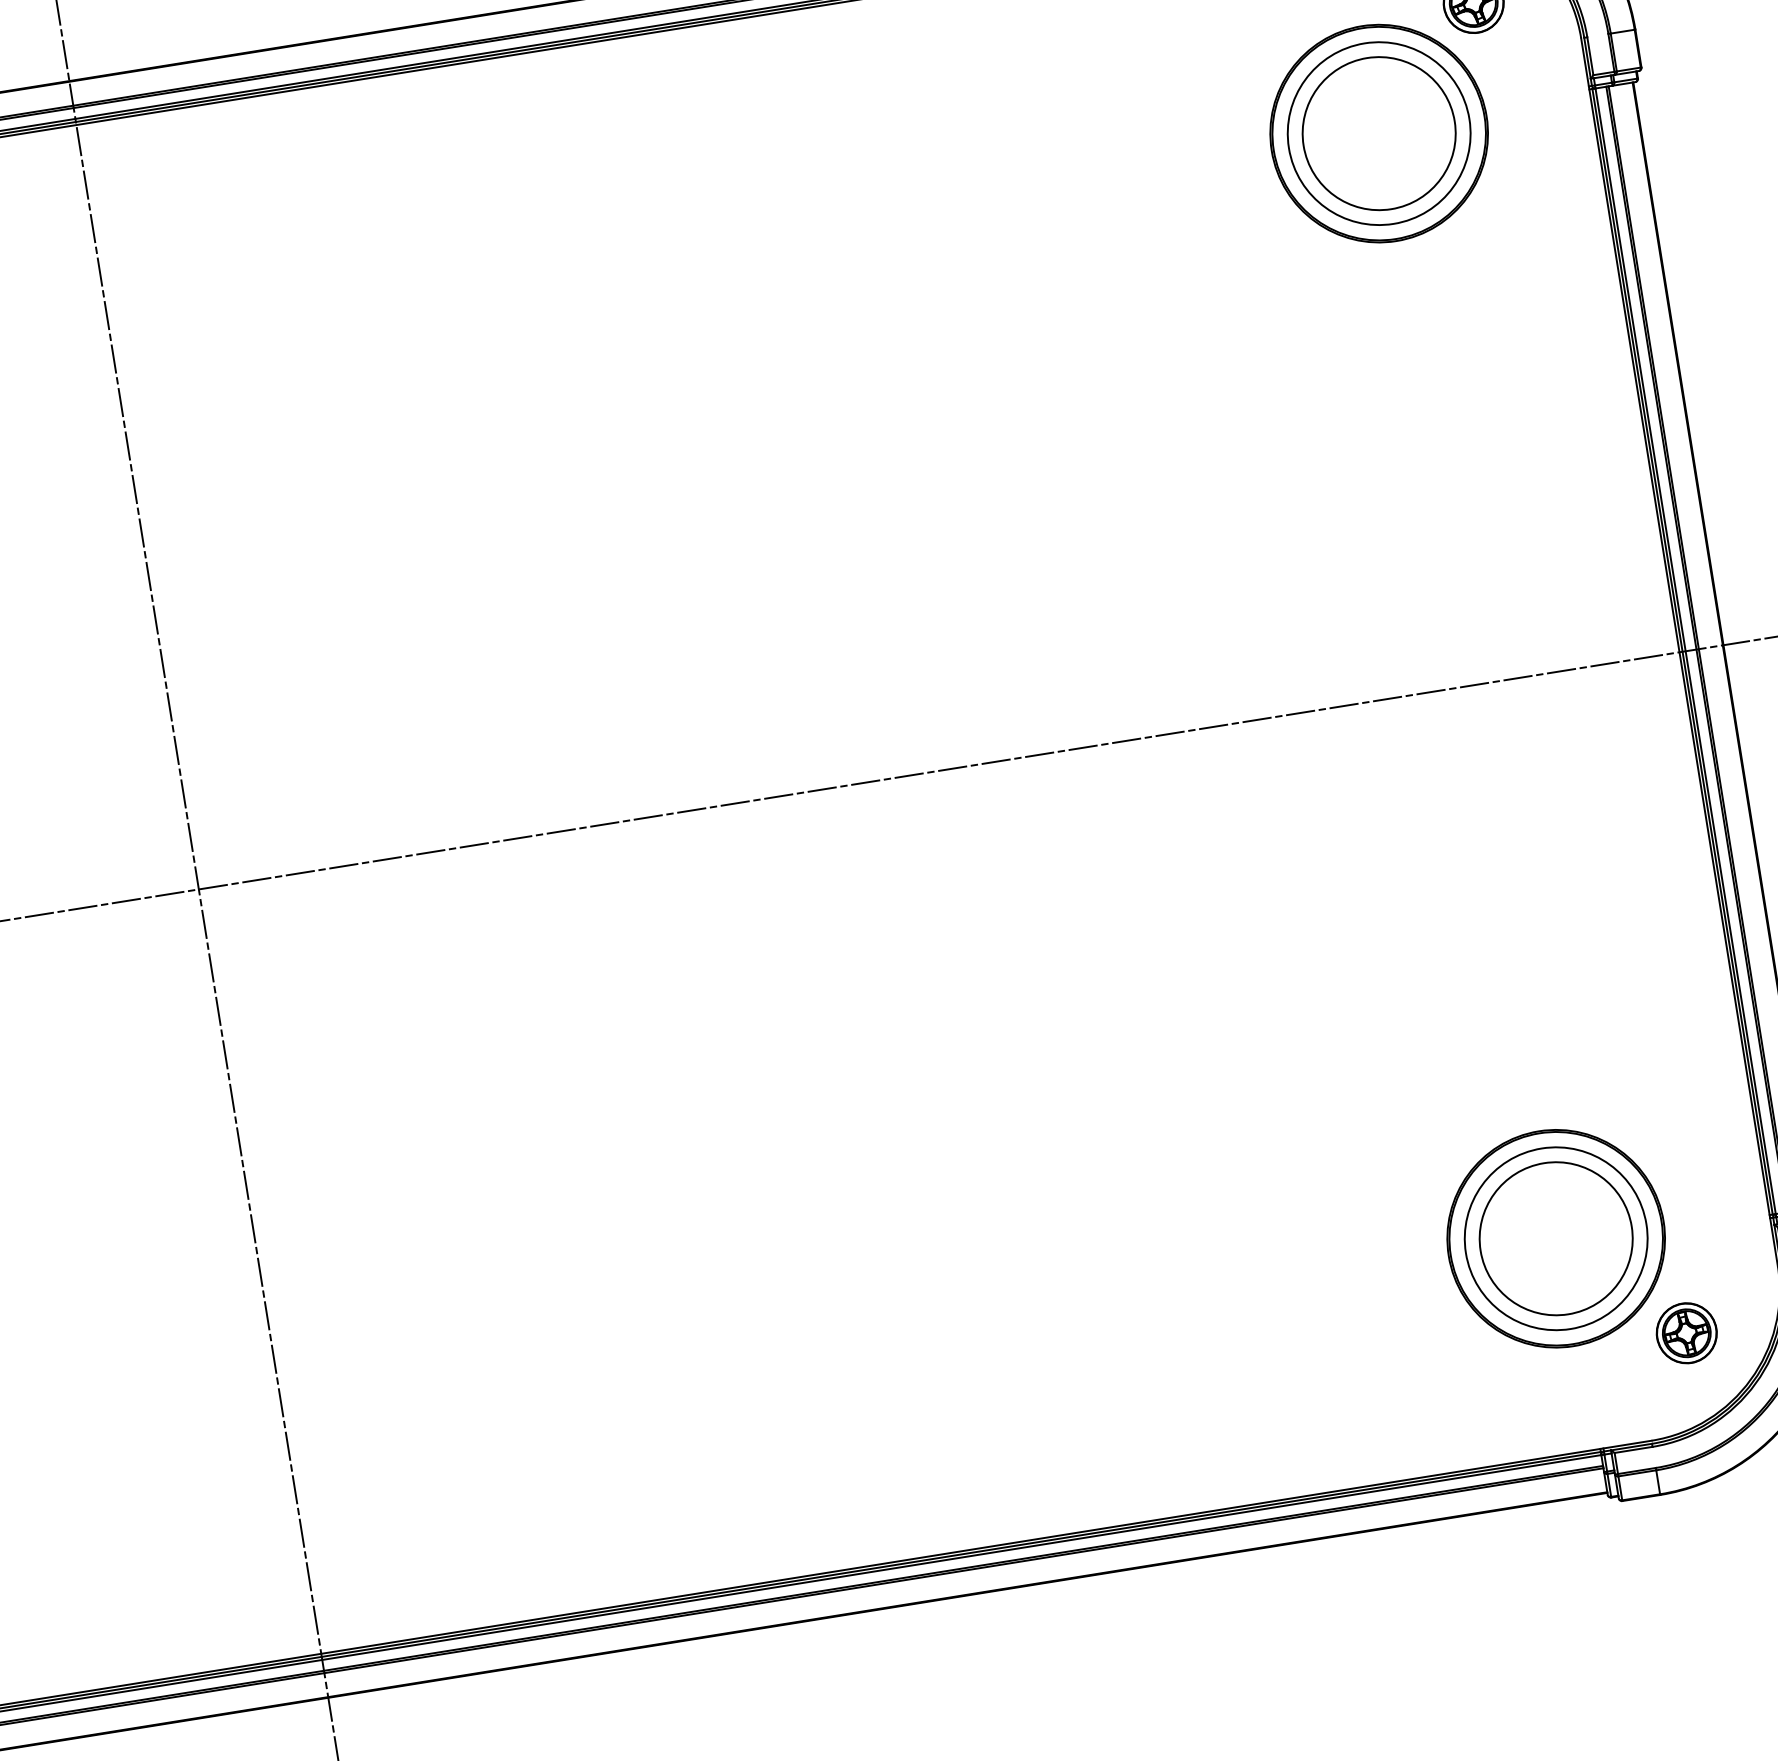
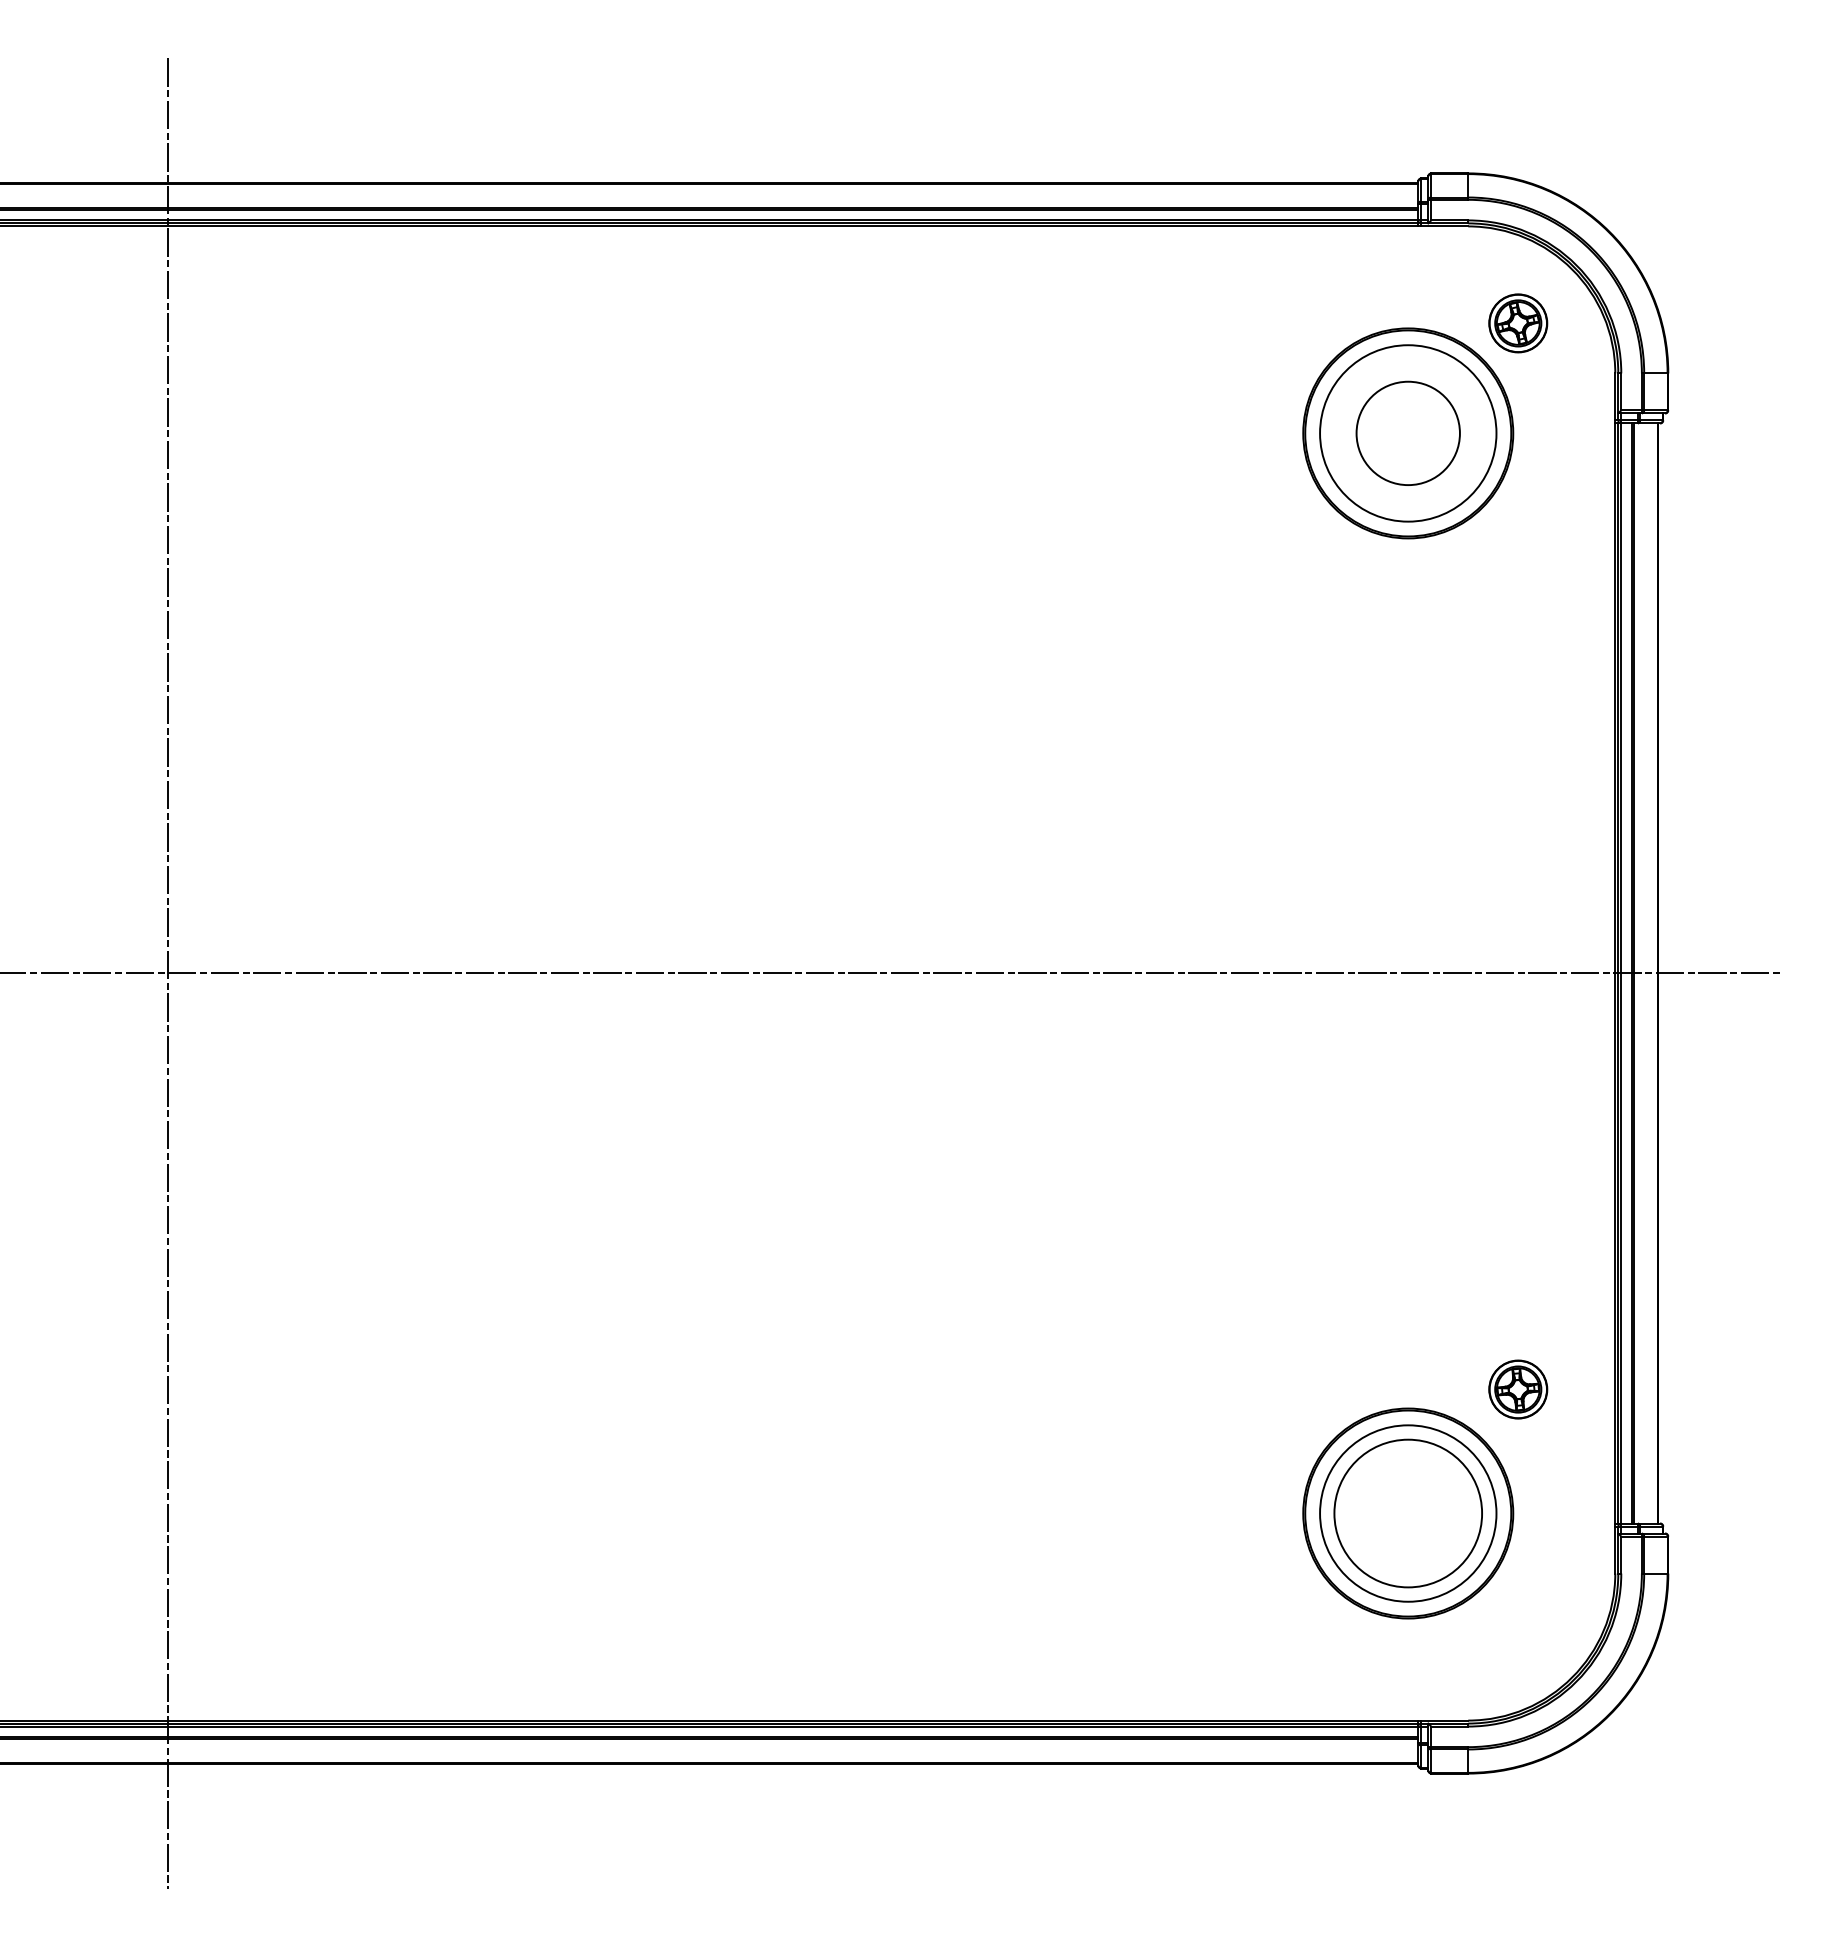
circle: (1379, 133) -> (1408, 433), size x0.7
part: (1687, 1333) -> (1518, 1389), moved

